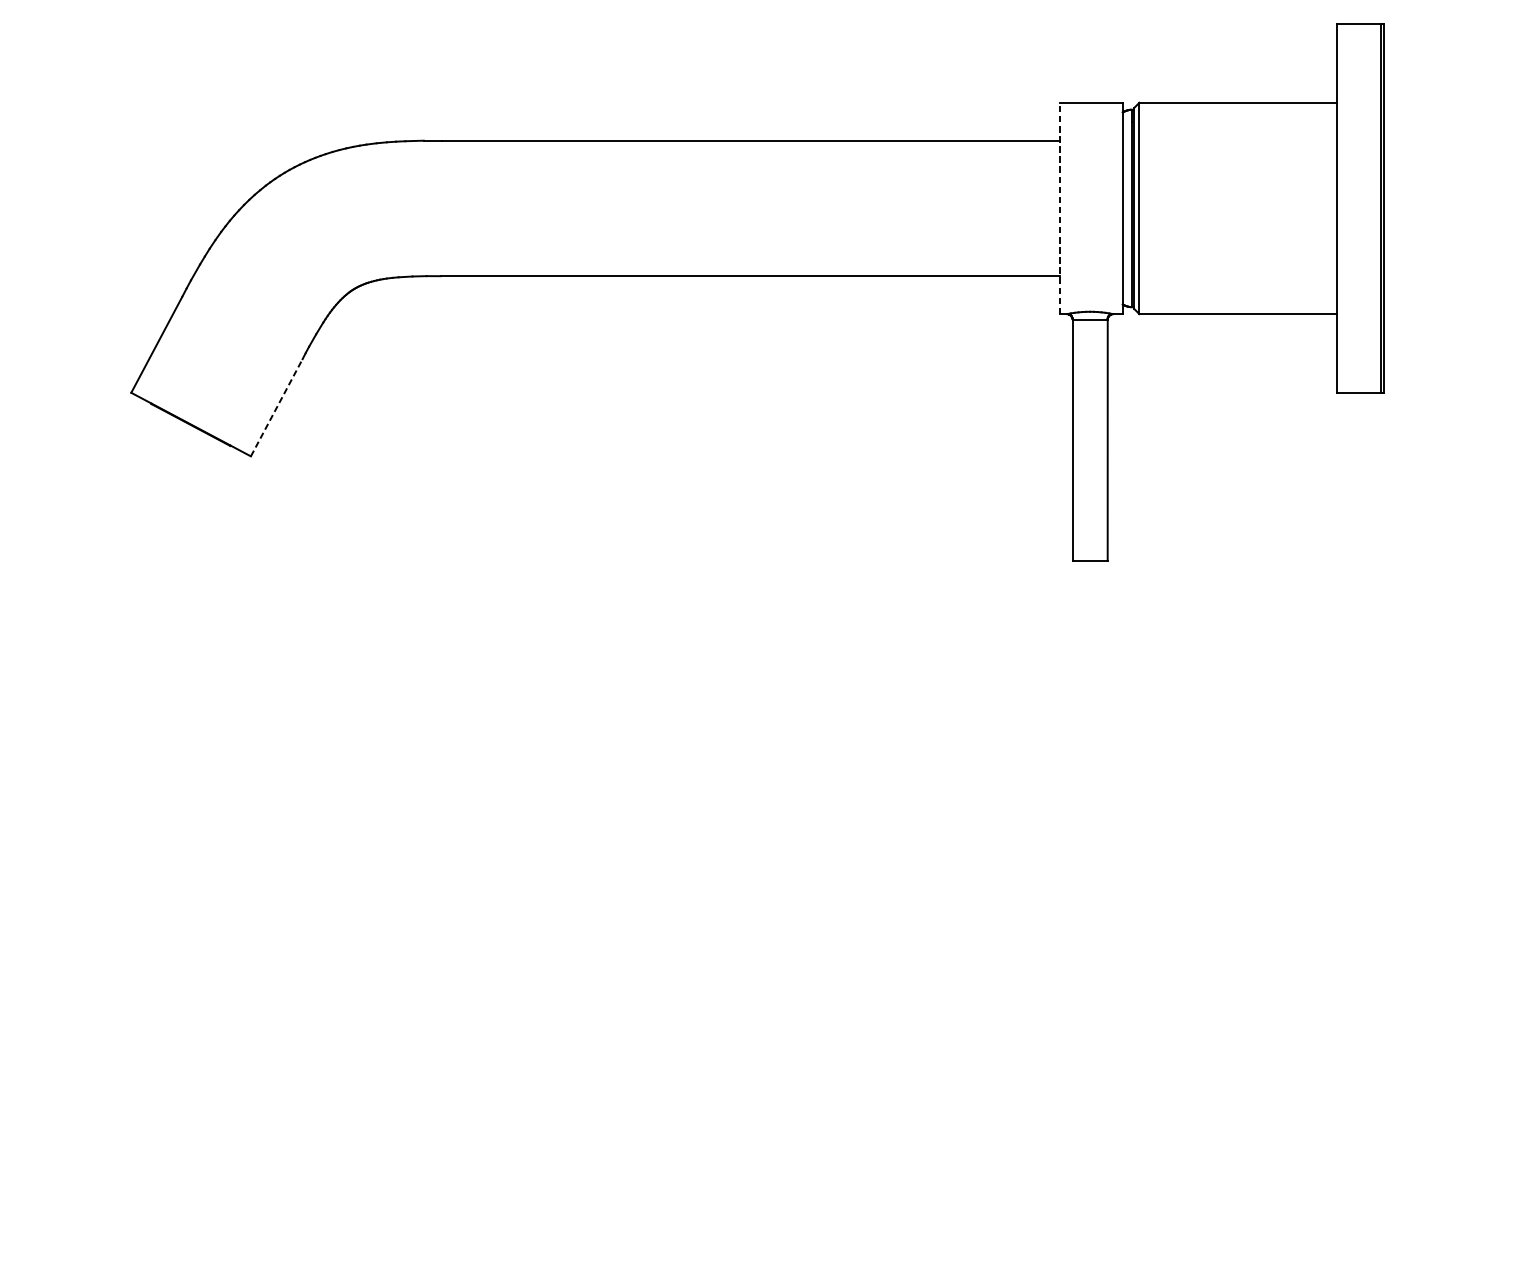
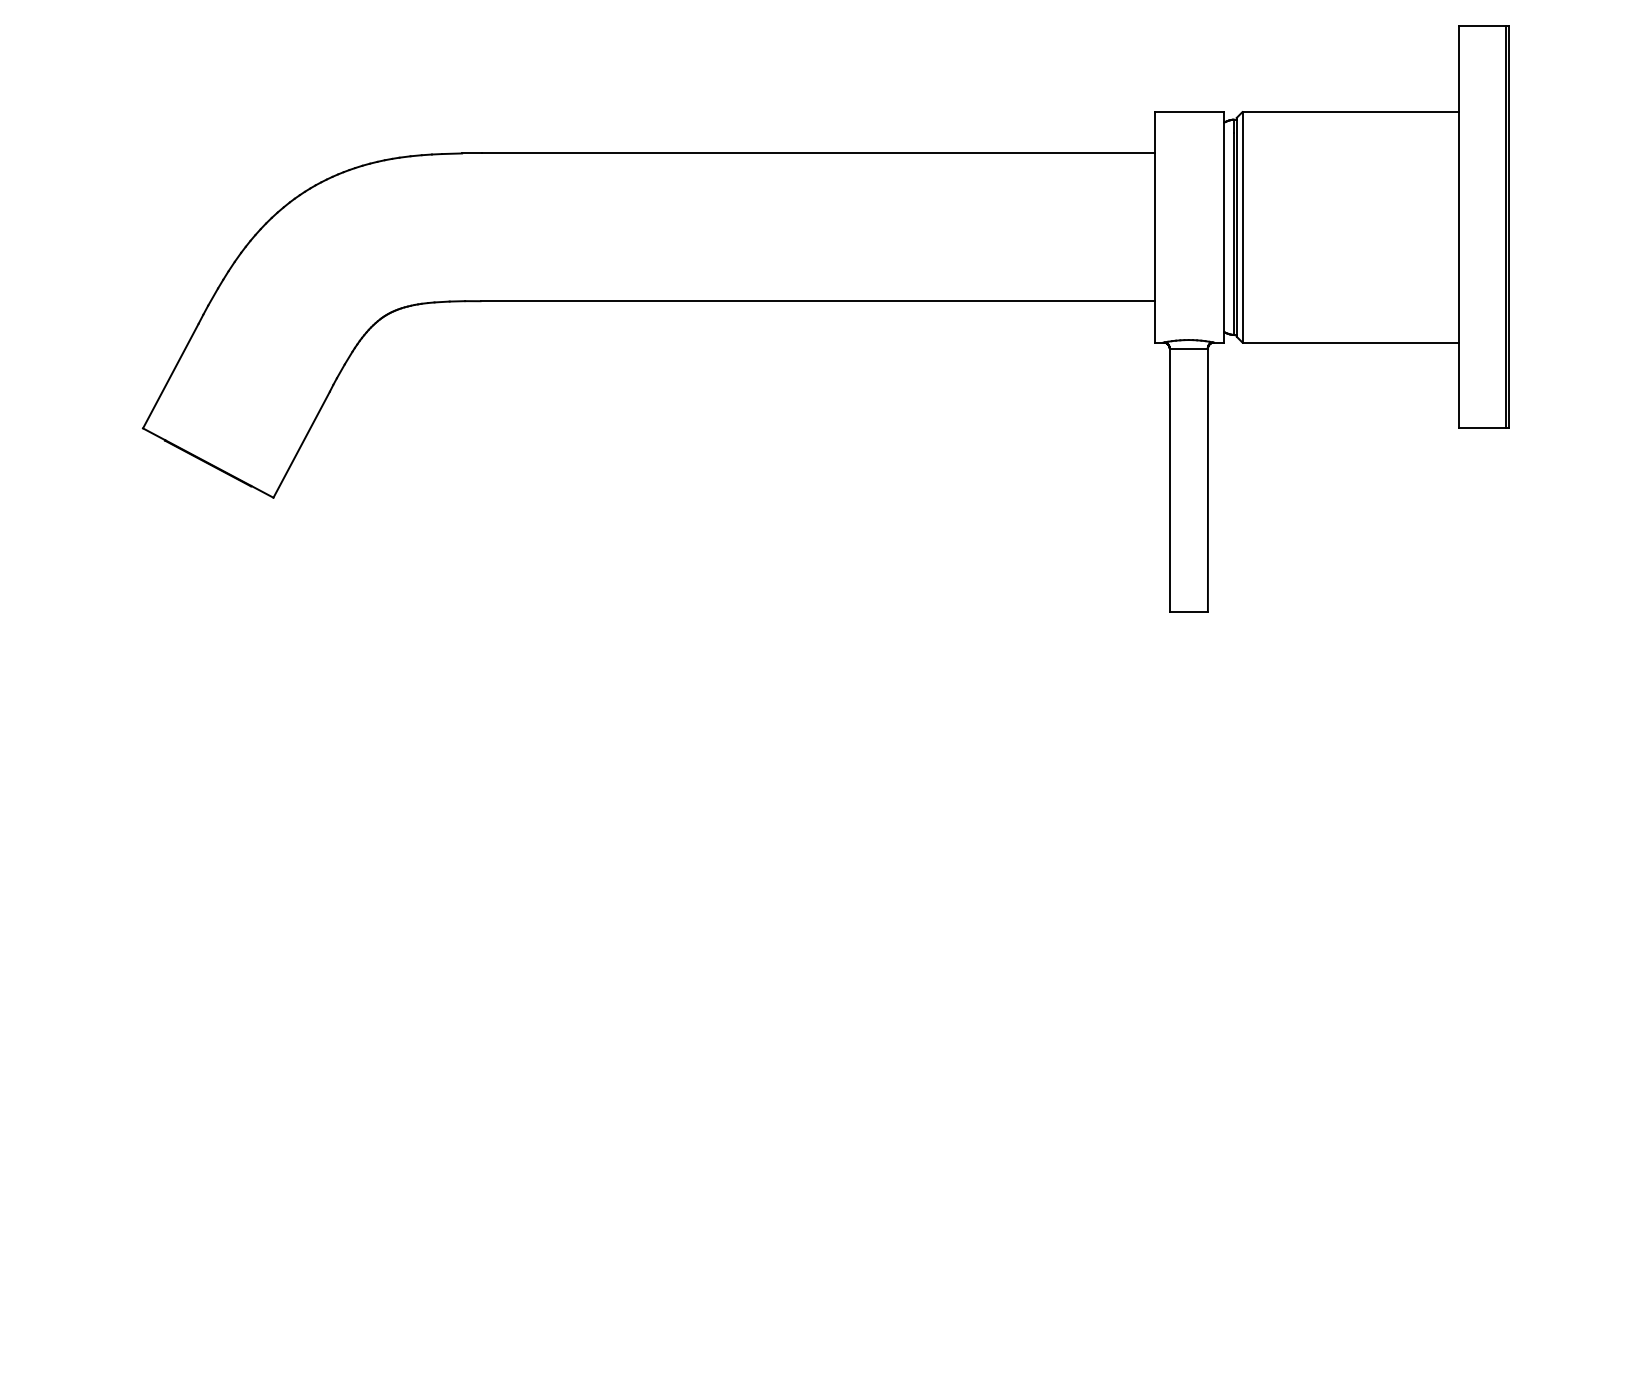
line: (1059, 207) -> (1155, 226), dashed -> solid
line: (276, 407) -> (301, 444), dashed -> solid

